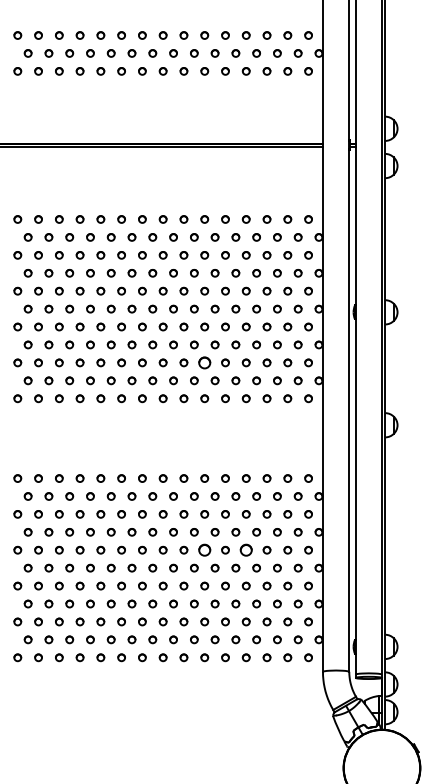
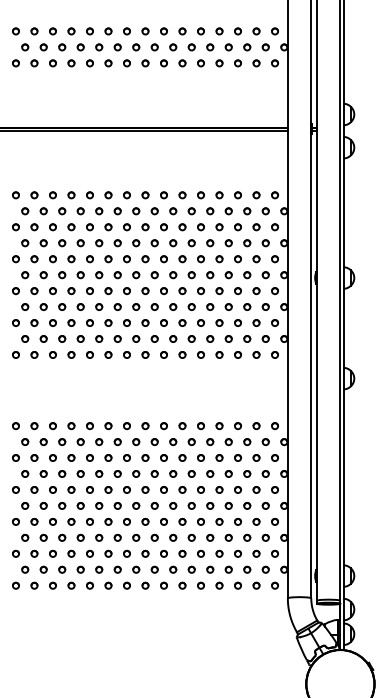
part: (204, 362) -> (182, 322), size x0.62
part: (204, 549) -> (182, 489), size x0.62
part: (246, 549) -> (219, 489), size x0.62

